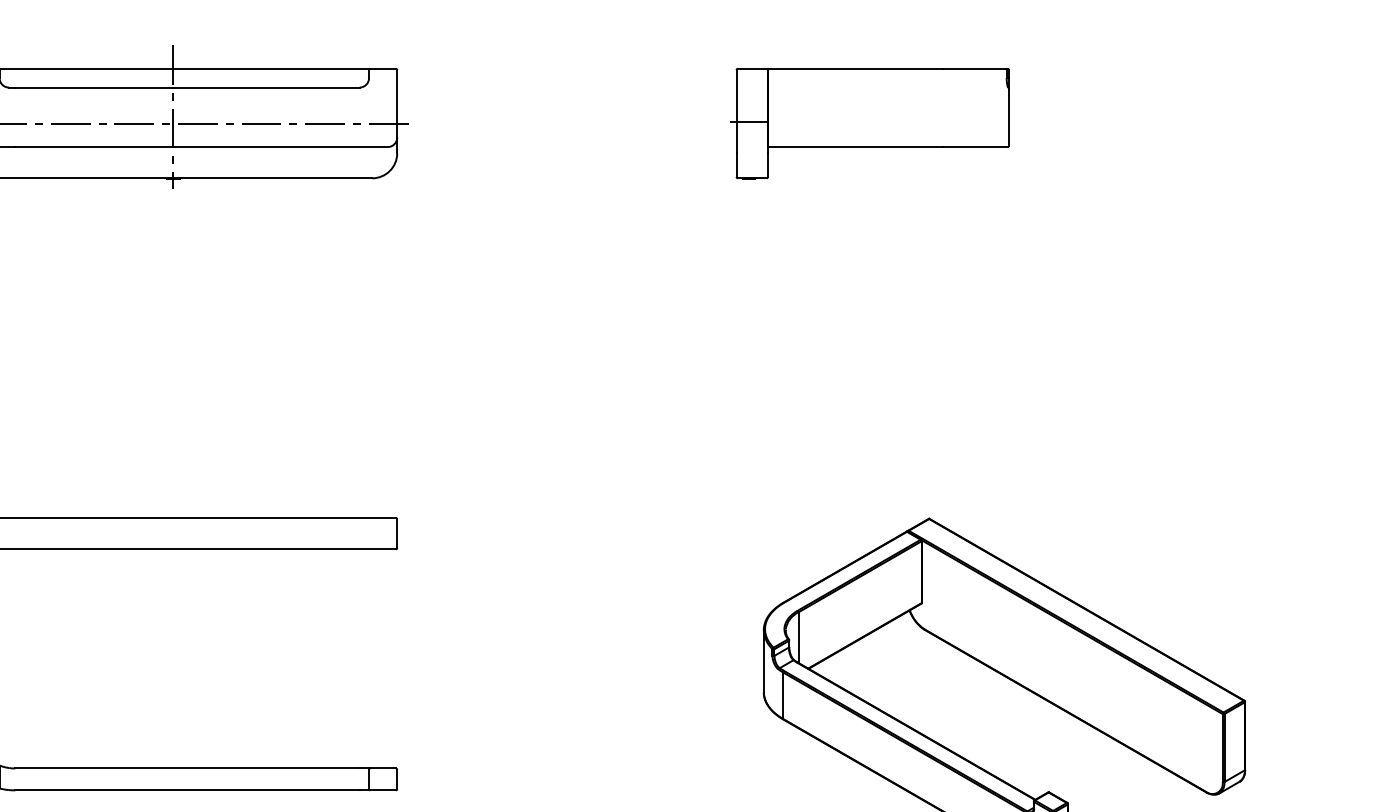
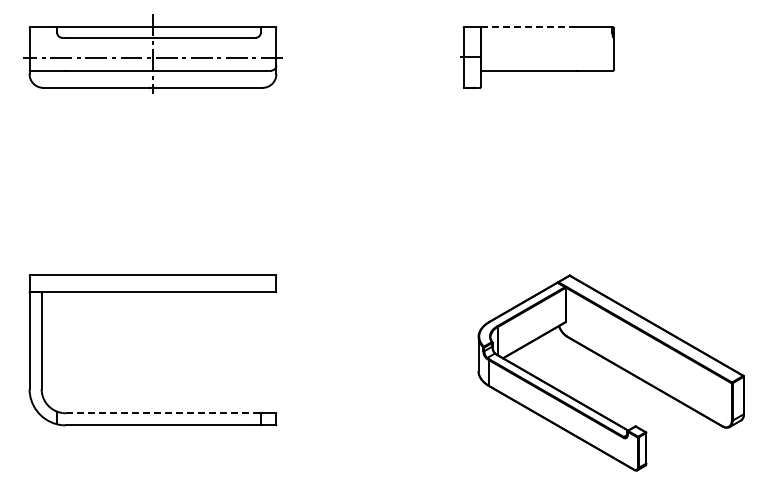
line: (856, 68) -> (529, 27), solid -> dashed
line: (186, 768) -> (160, 413), solid -> dashed

